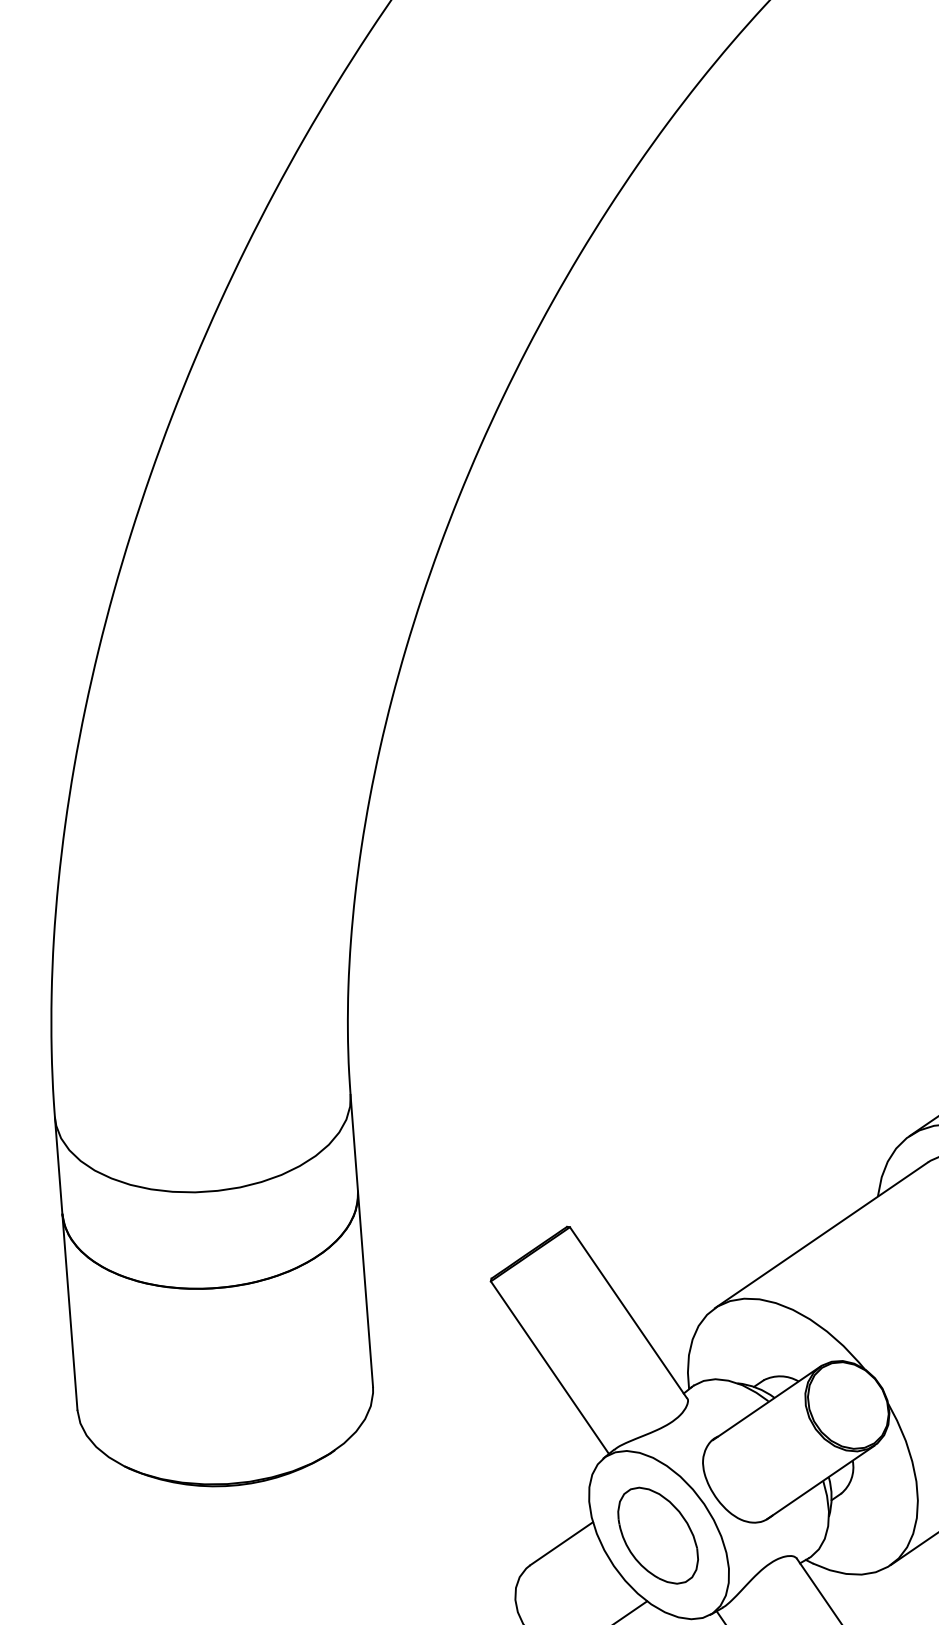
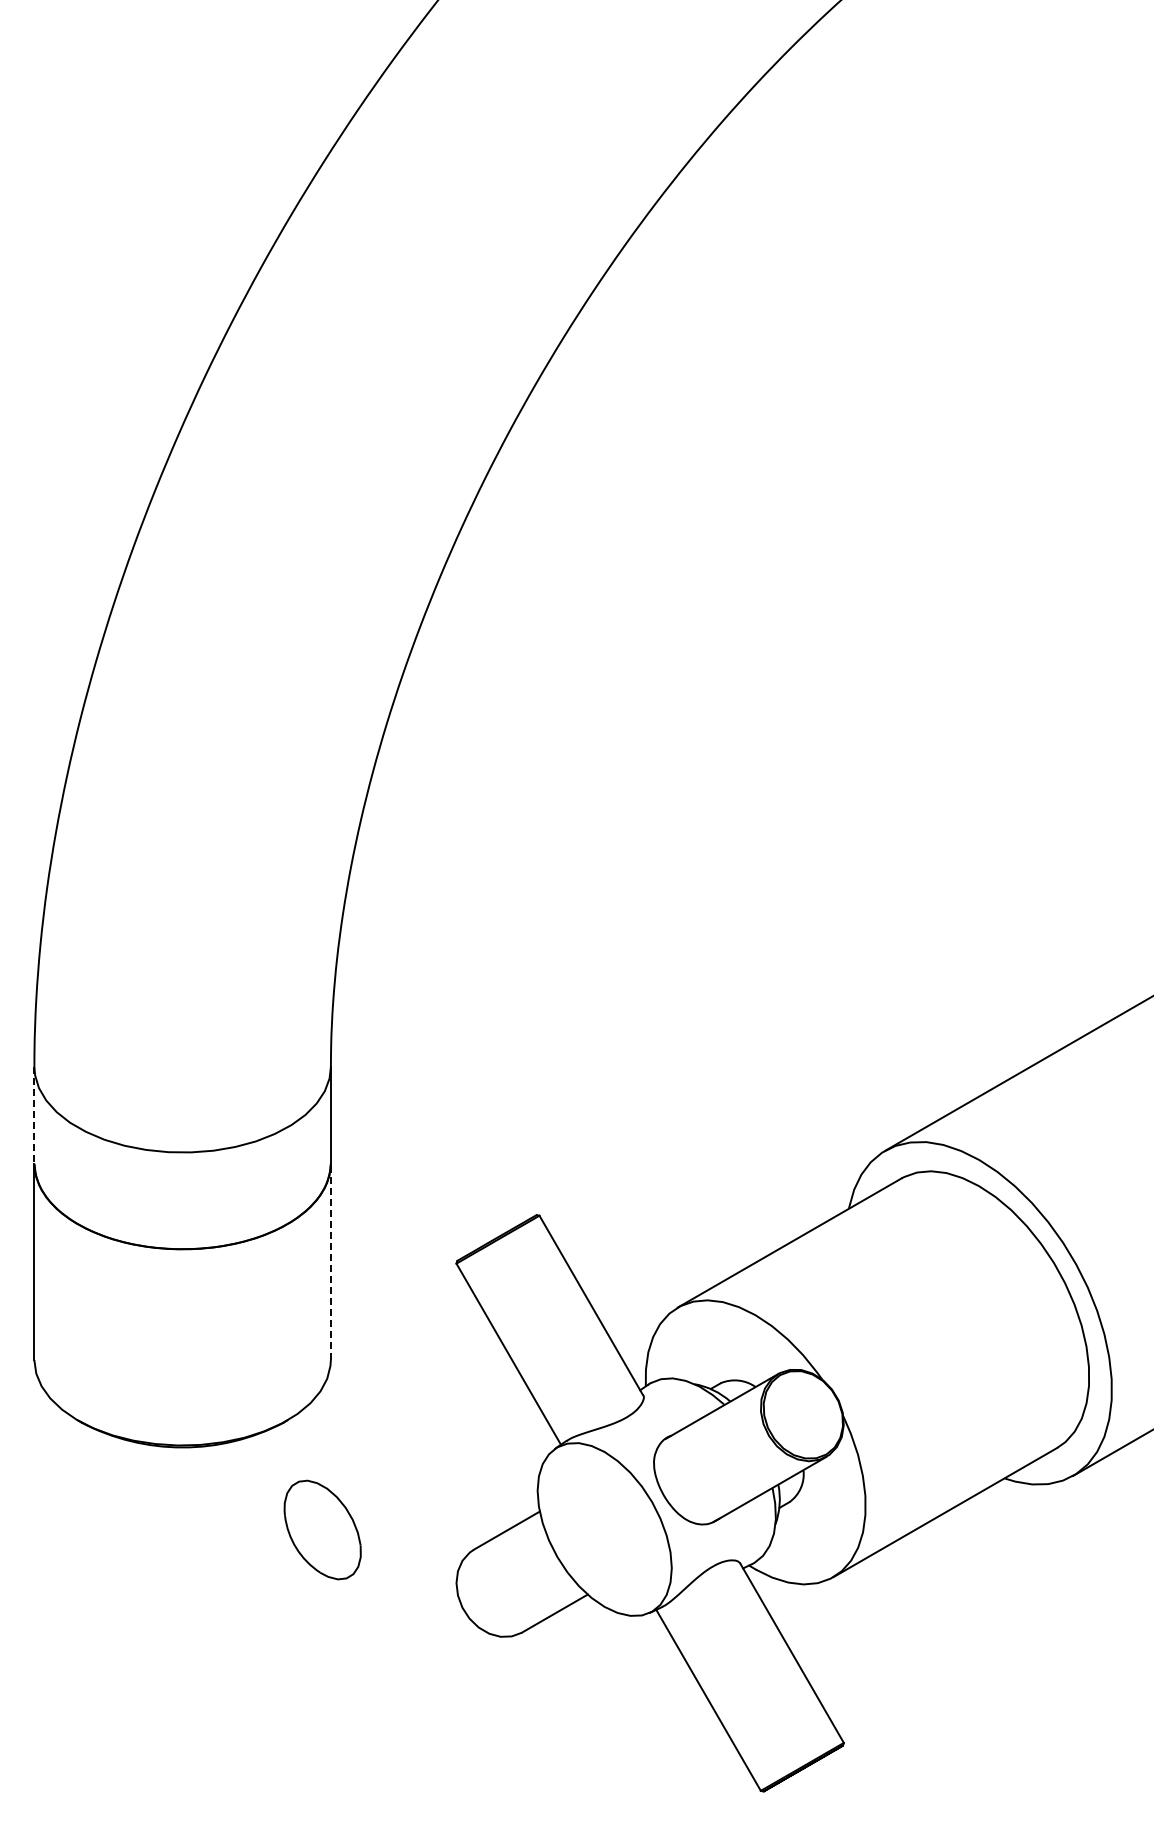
line: (58, 1166) -> (34, 1115), solid -> dashed
line: (365, 1288) -> (330, 1261), solid -> dashed
part: (657, 1535) -> (322, 1529), moved

